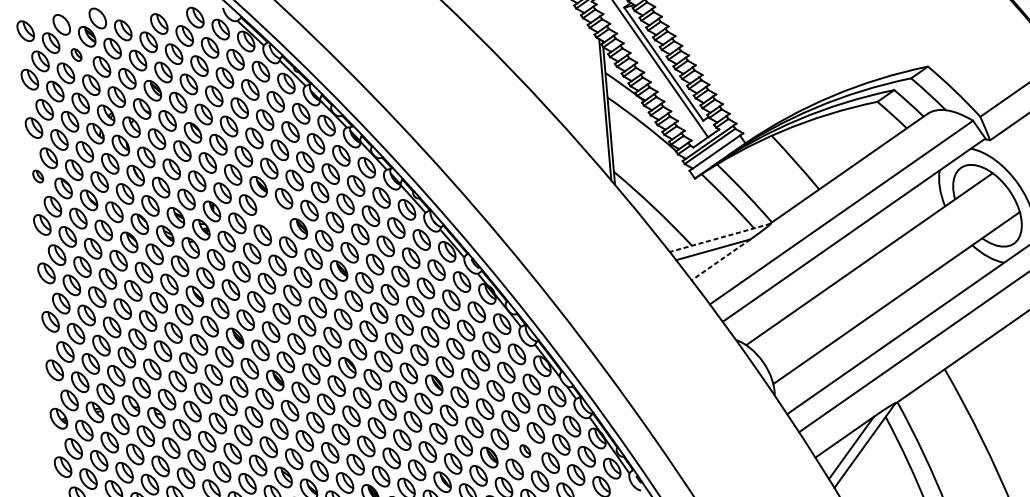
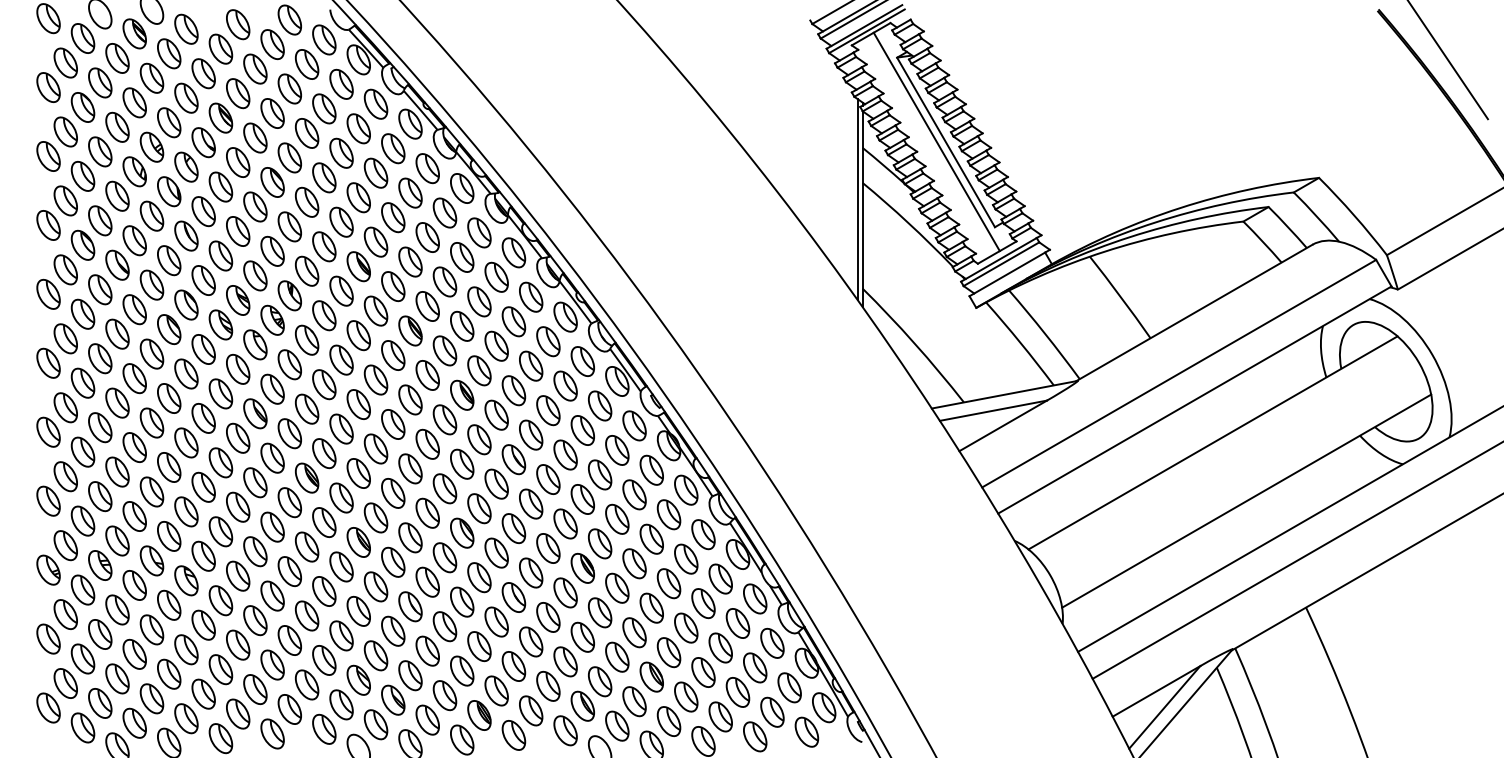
part: (76, 55) -> (117, 58), size x1.67
part: (38, 176) -> (48, 225), size x1.67
part: (273, 216) -> (375, 310), added
line: (720, 237) -> (1004, 394), dashed -> solid
line: (721, 259) -> (1003, 425), dashed -> solid
part: (525, 451) -> (703, 672), size x1.67

